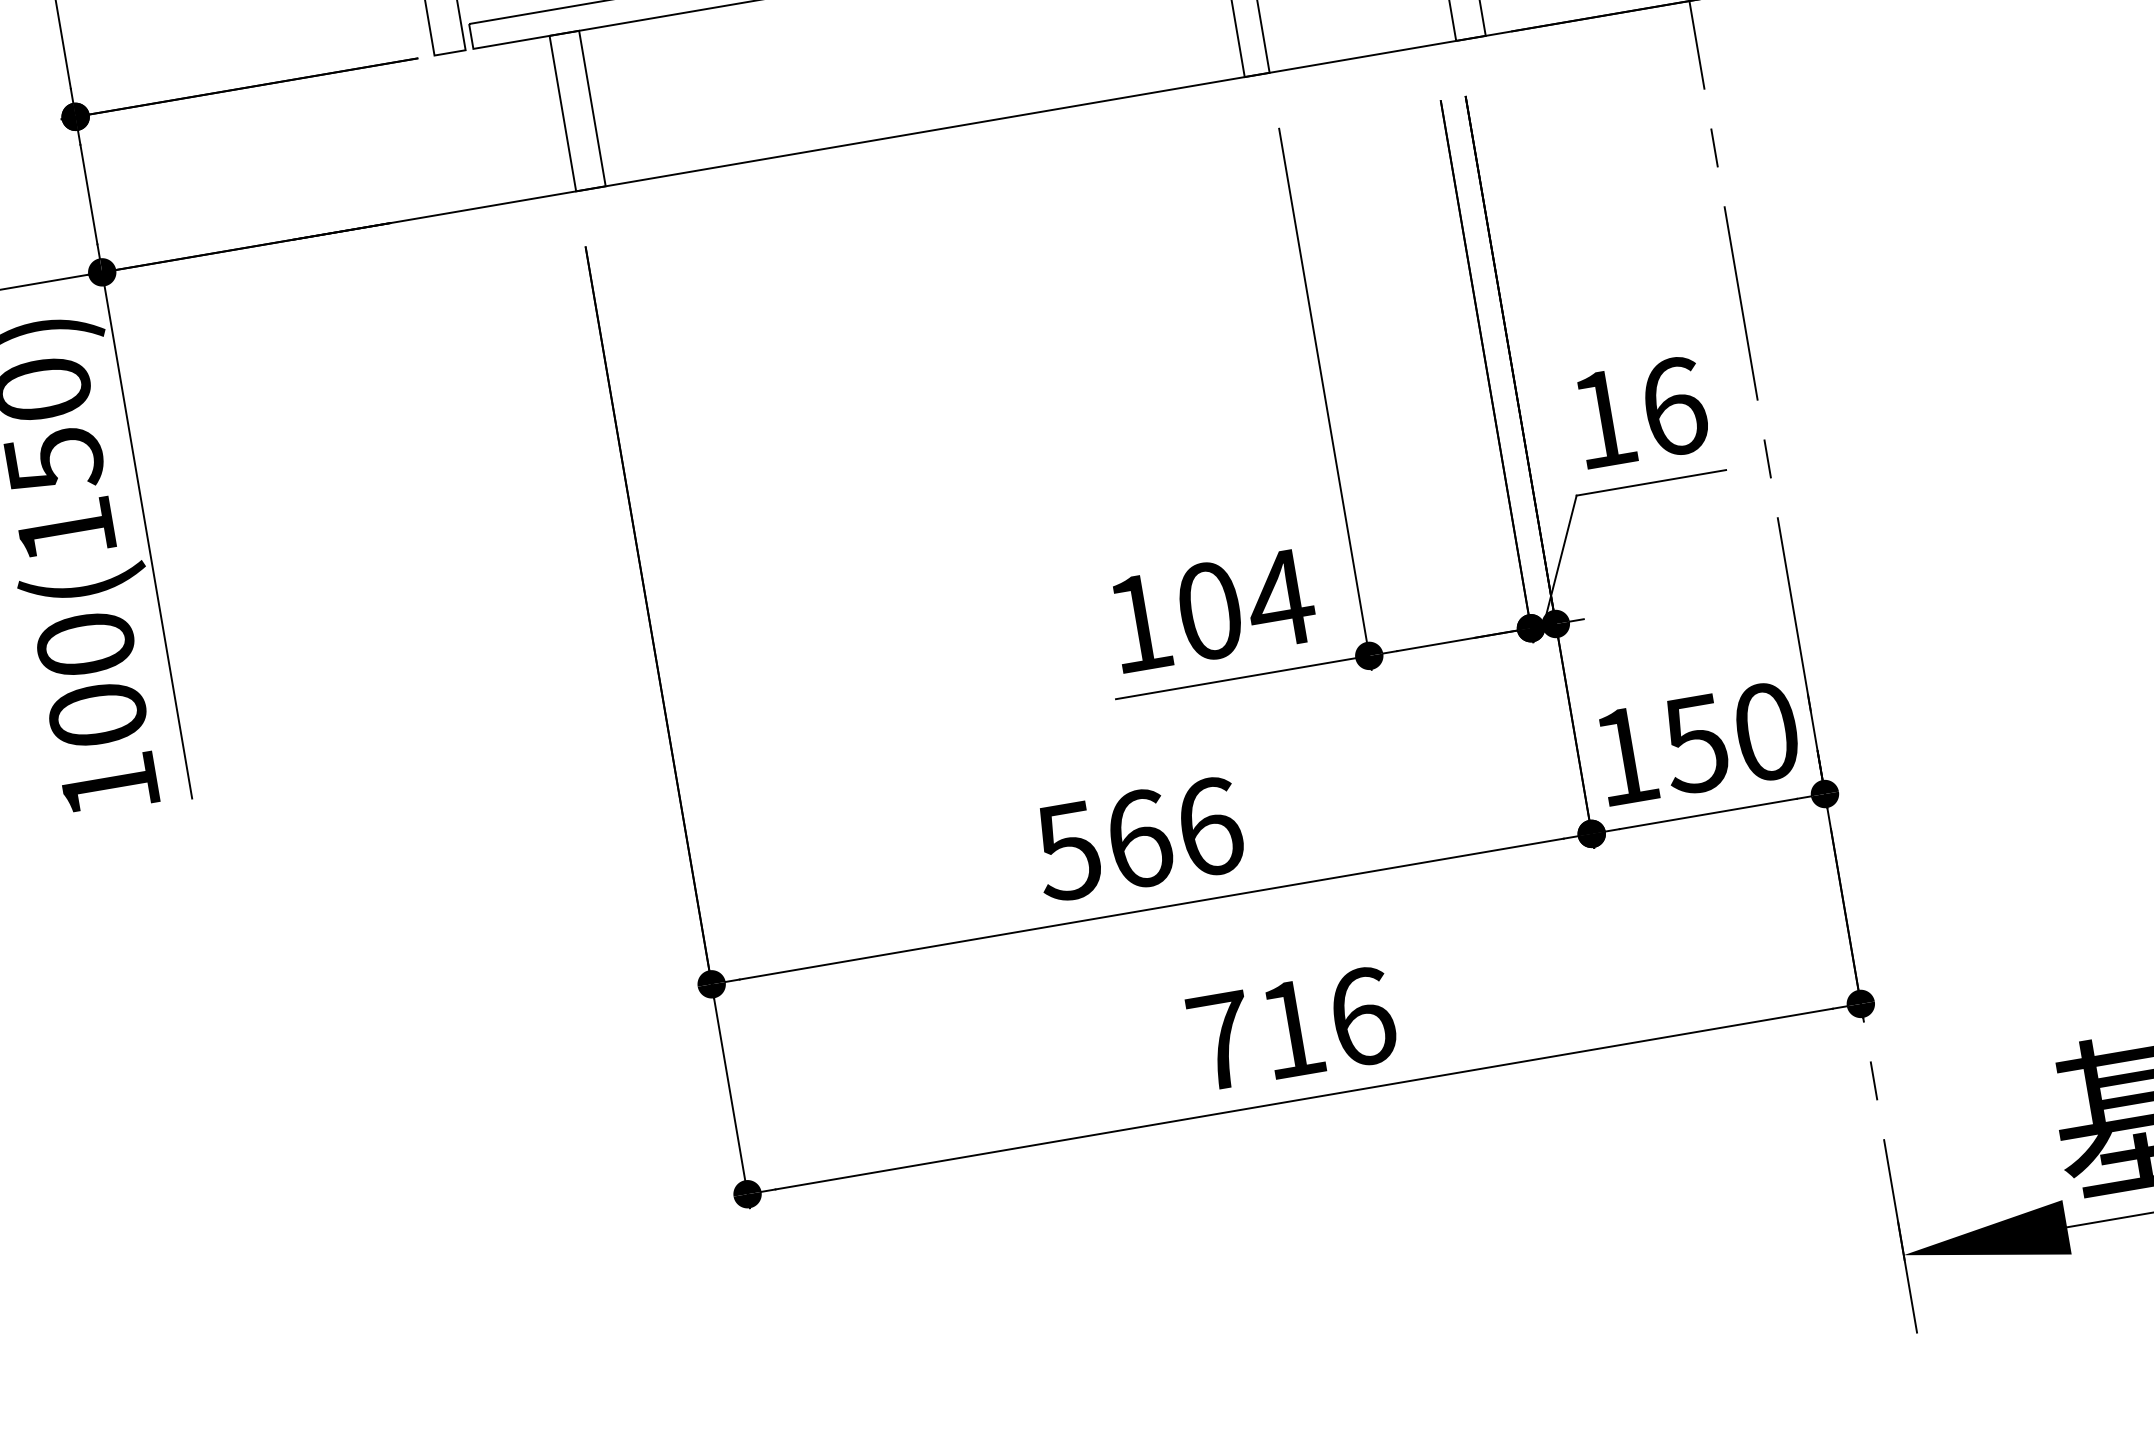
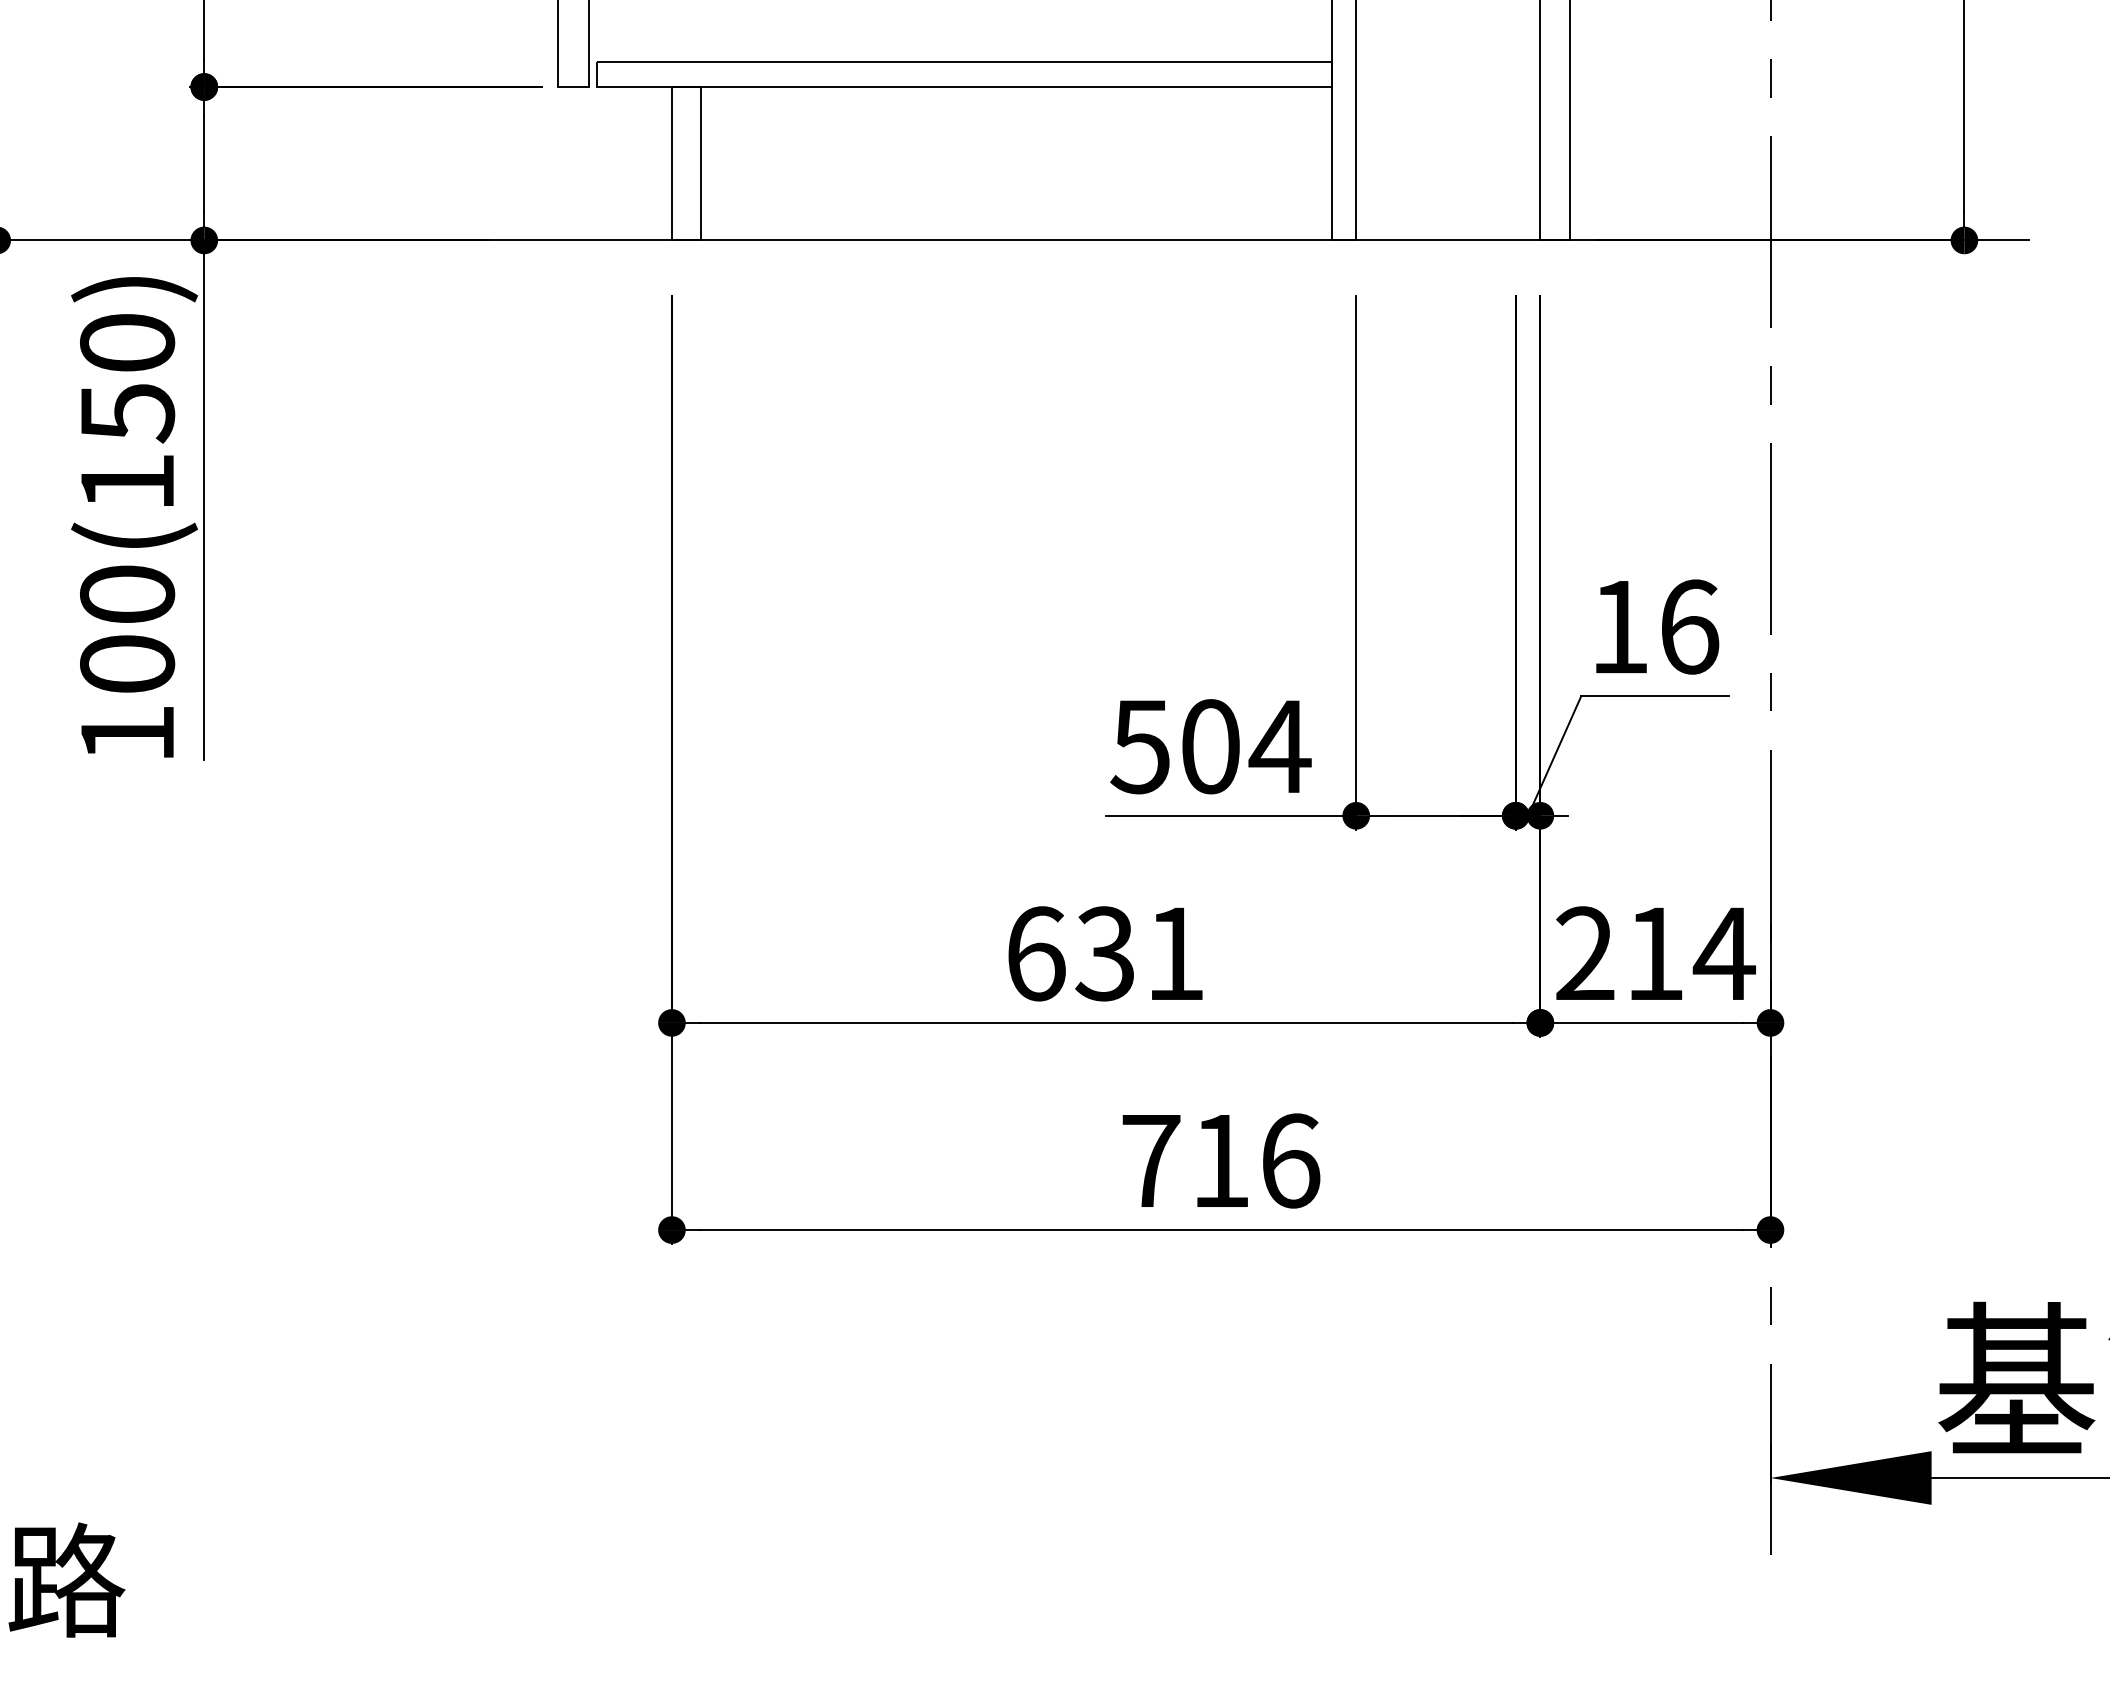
text: (1137, 624) -> (1139, 747), 104 -> 504
text: (1696, 743) -> (1655, 953), 150 -> 214
text: (1139, 838) -> (1105, 953), 566 -> 631

